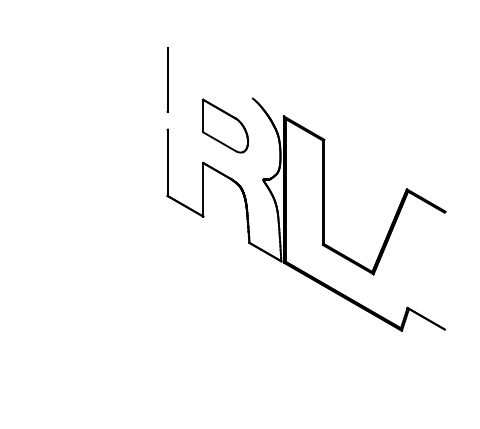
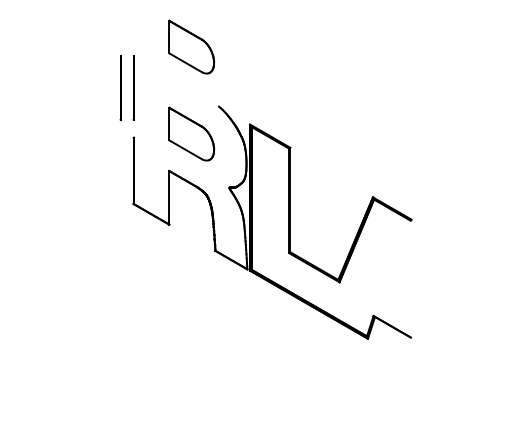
part: (225, 38) -> (191, 46), added
line: (154, 79) -> (120, 87), added

